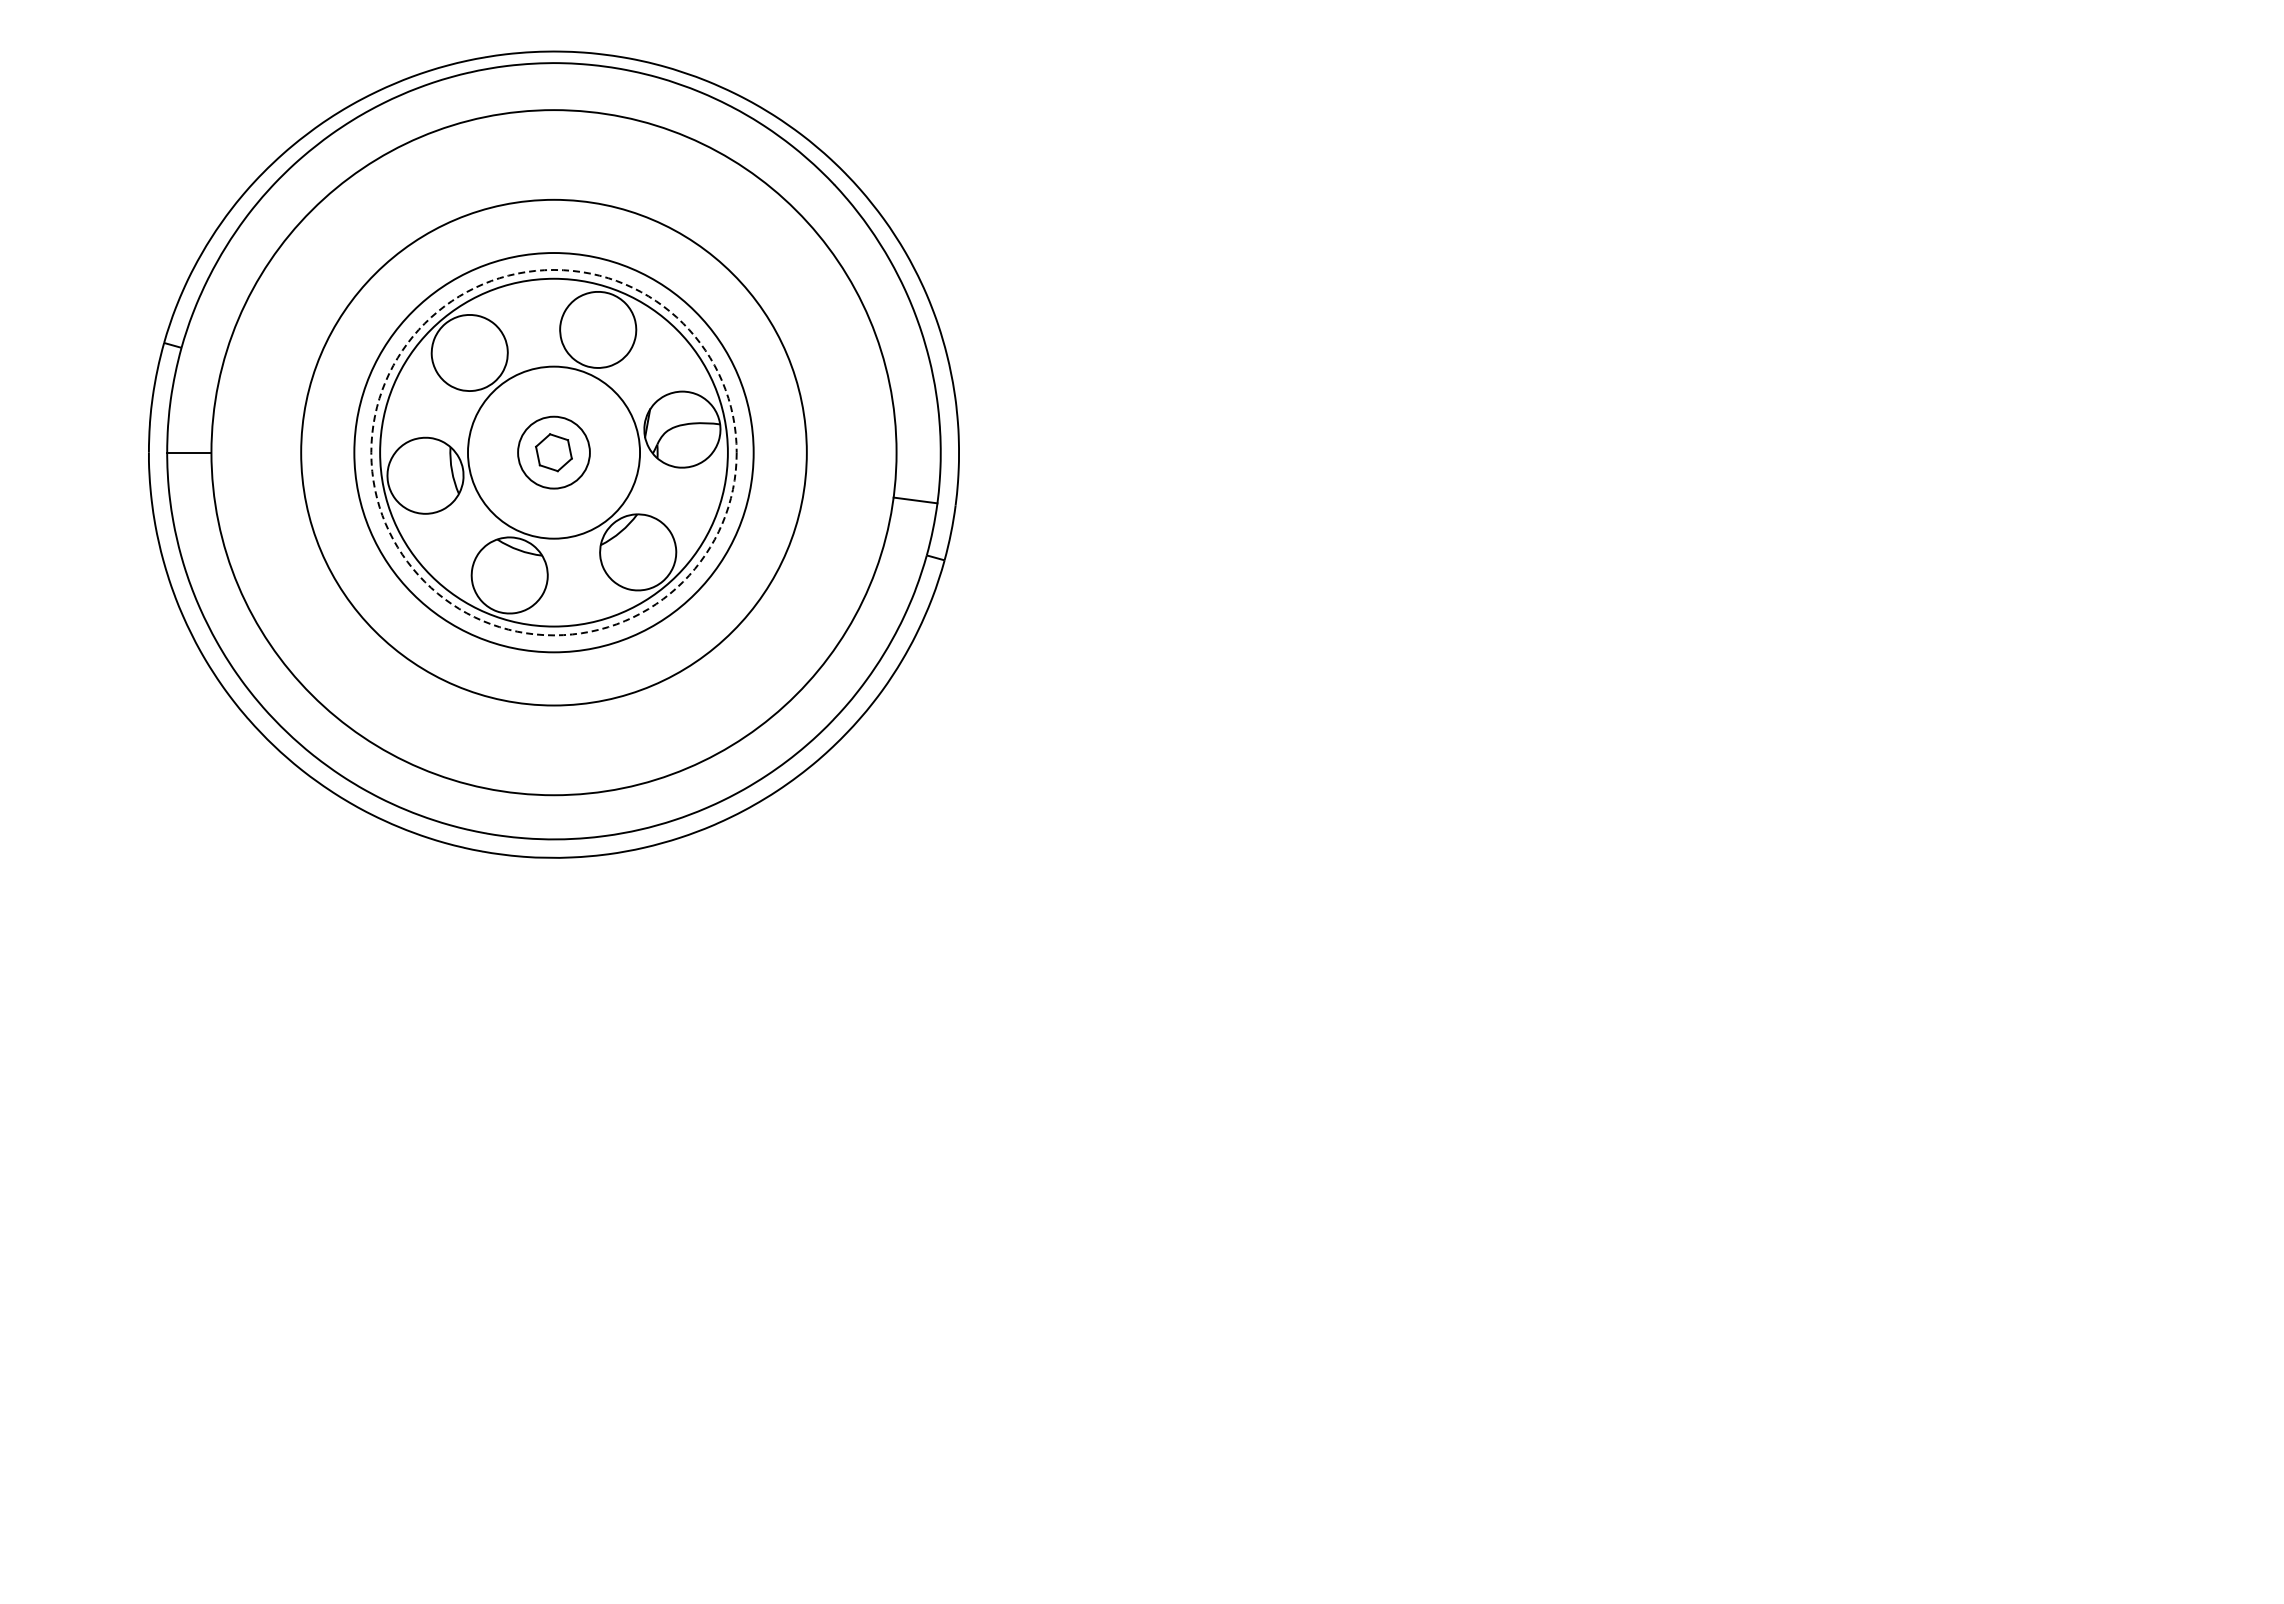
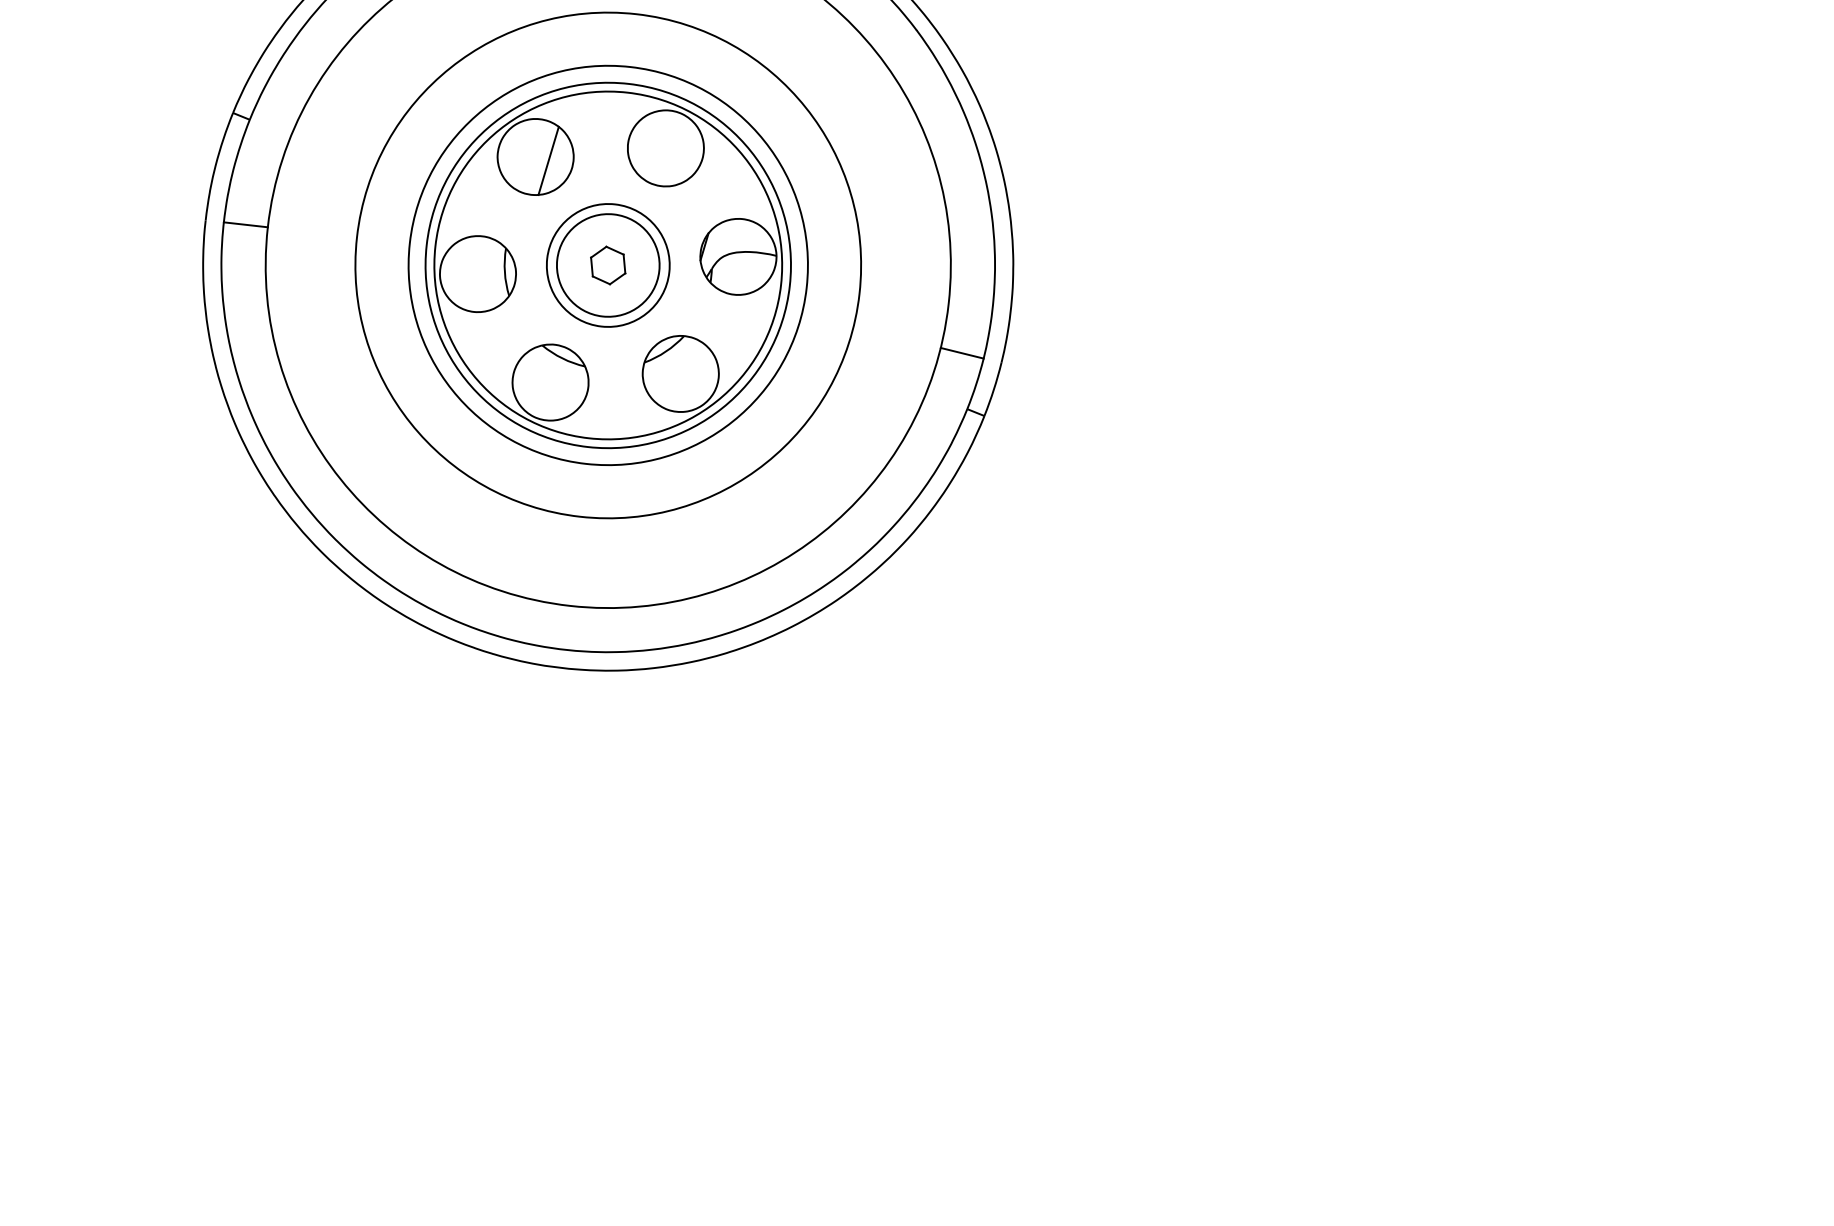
line: (482, 355) -> (548, 160), added
circle: (553, 452) -> (607, 265), dashed -> solid
circle: (553, 452) -> (607, 265), size x0.71
circle: (553, 452) -> (607, 265), size x1.43

